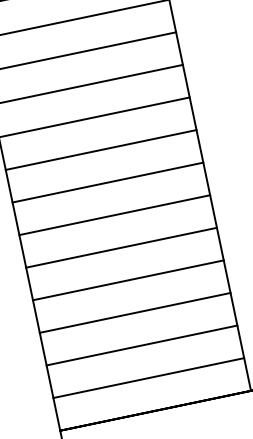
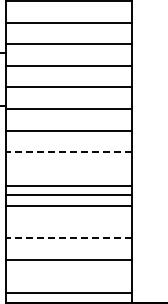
line: (106, 183) -> (68, 152), solid -> dashed
line: (114, 214) -> (69, 185), moved
line: (128, 279) -> (69, 205), moved
line: (133, 313) -> (68, 238), solid -> dashed
line: (148, 378) -> (69, 293), moved

